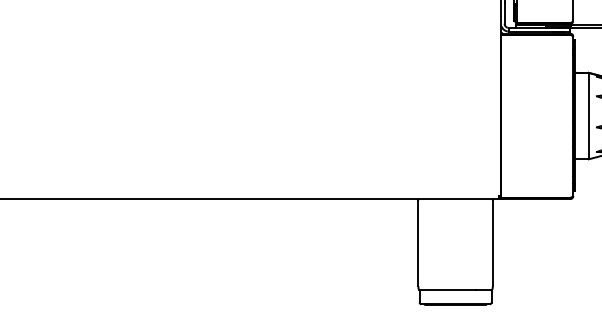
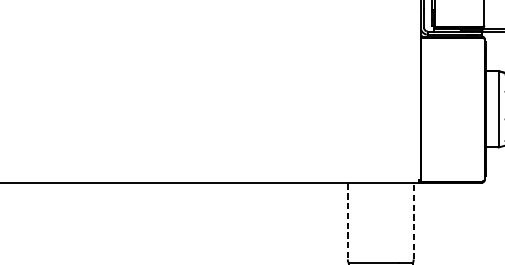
line: (418, 243) -> (347, 221), solid -> dashed
line: (492, 243) -> (413, 221), solid -> dashed

